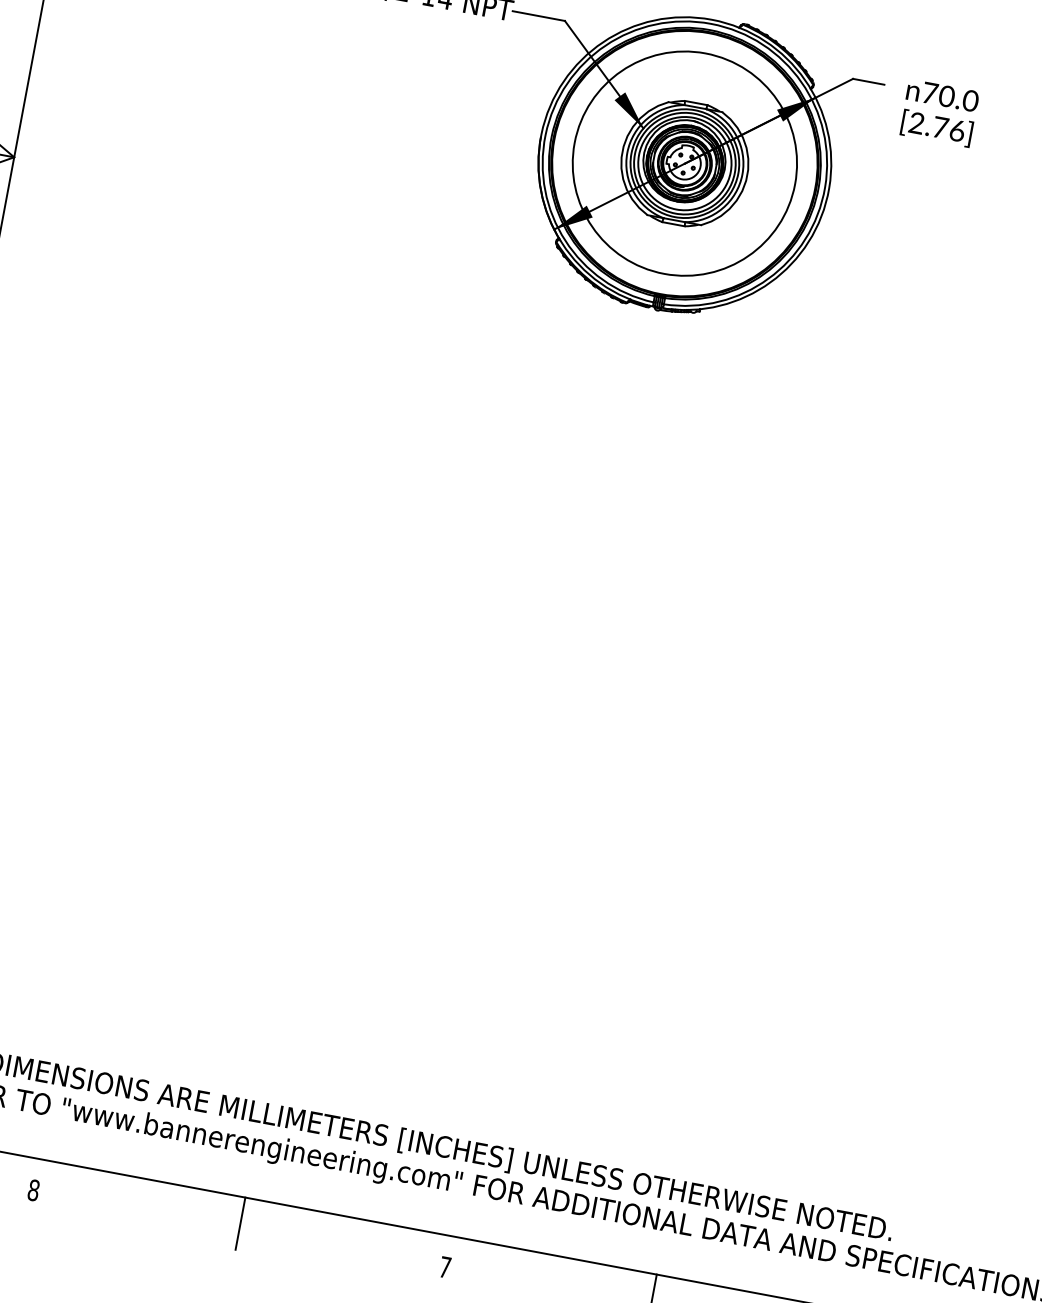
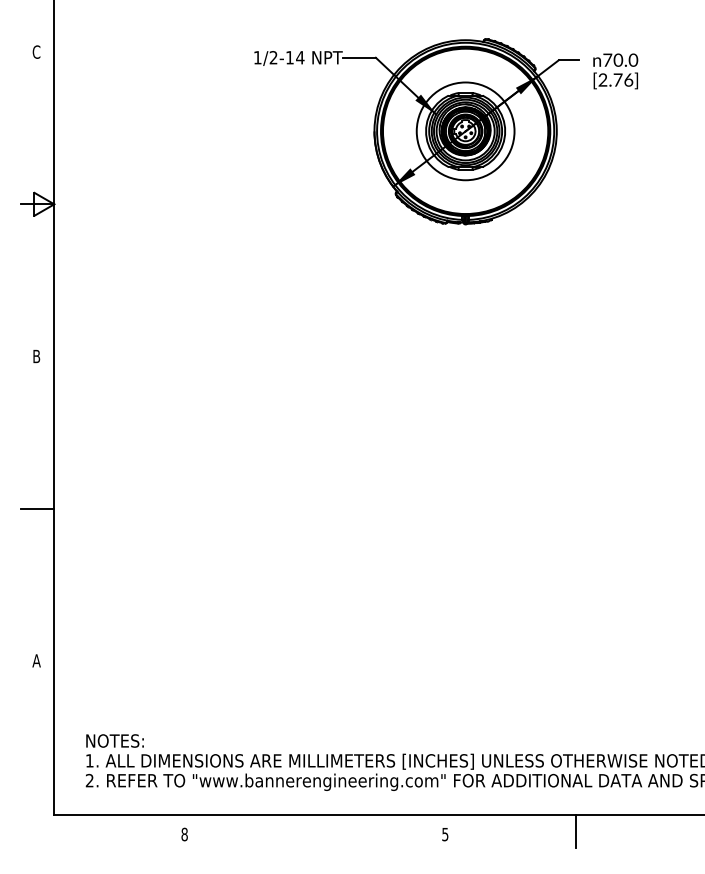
circle: (684, 163) -> (465, 131), size x0.7
line: (241, 1222) -> (315, 830), removed
text: (445, 1267) -> (445, 834), 7 -> 5

